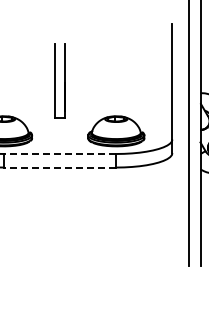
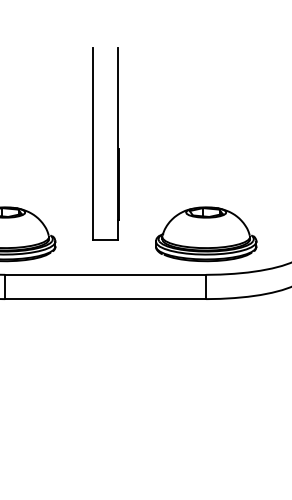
part: (59, 80) -> (104, 143), size x1.43
line: (59, 154) -> (104, 275), dashed -> solid
line: (59, 167) -> (104, 299), dashed -> solid

